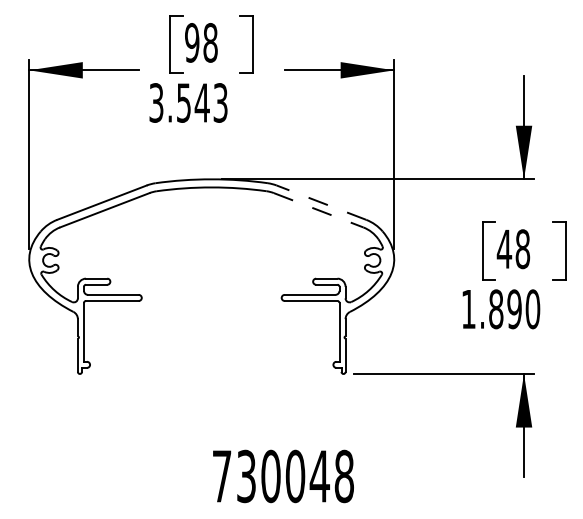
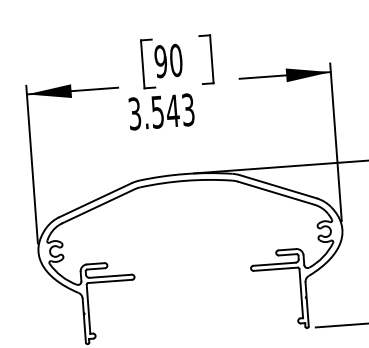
text: (210, 42) -> (176, 60), 98 -> 90
line: (321, 202) -> (278, 186), dashed -> solid
line: (318, 210) -> (276, 193), dashed -> solid

